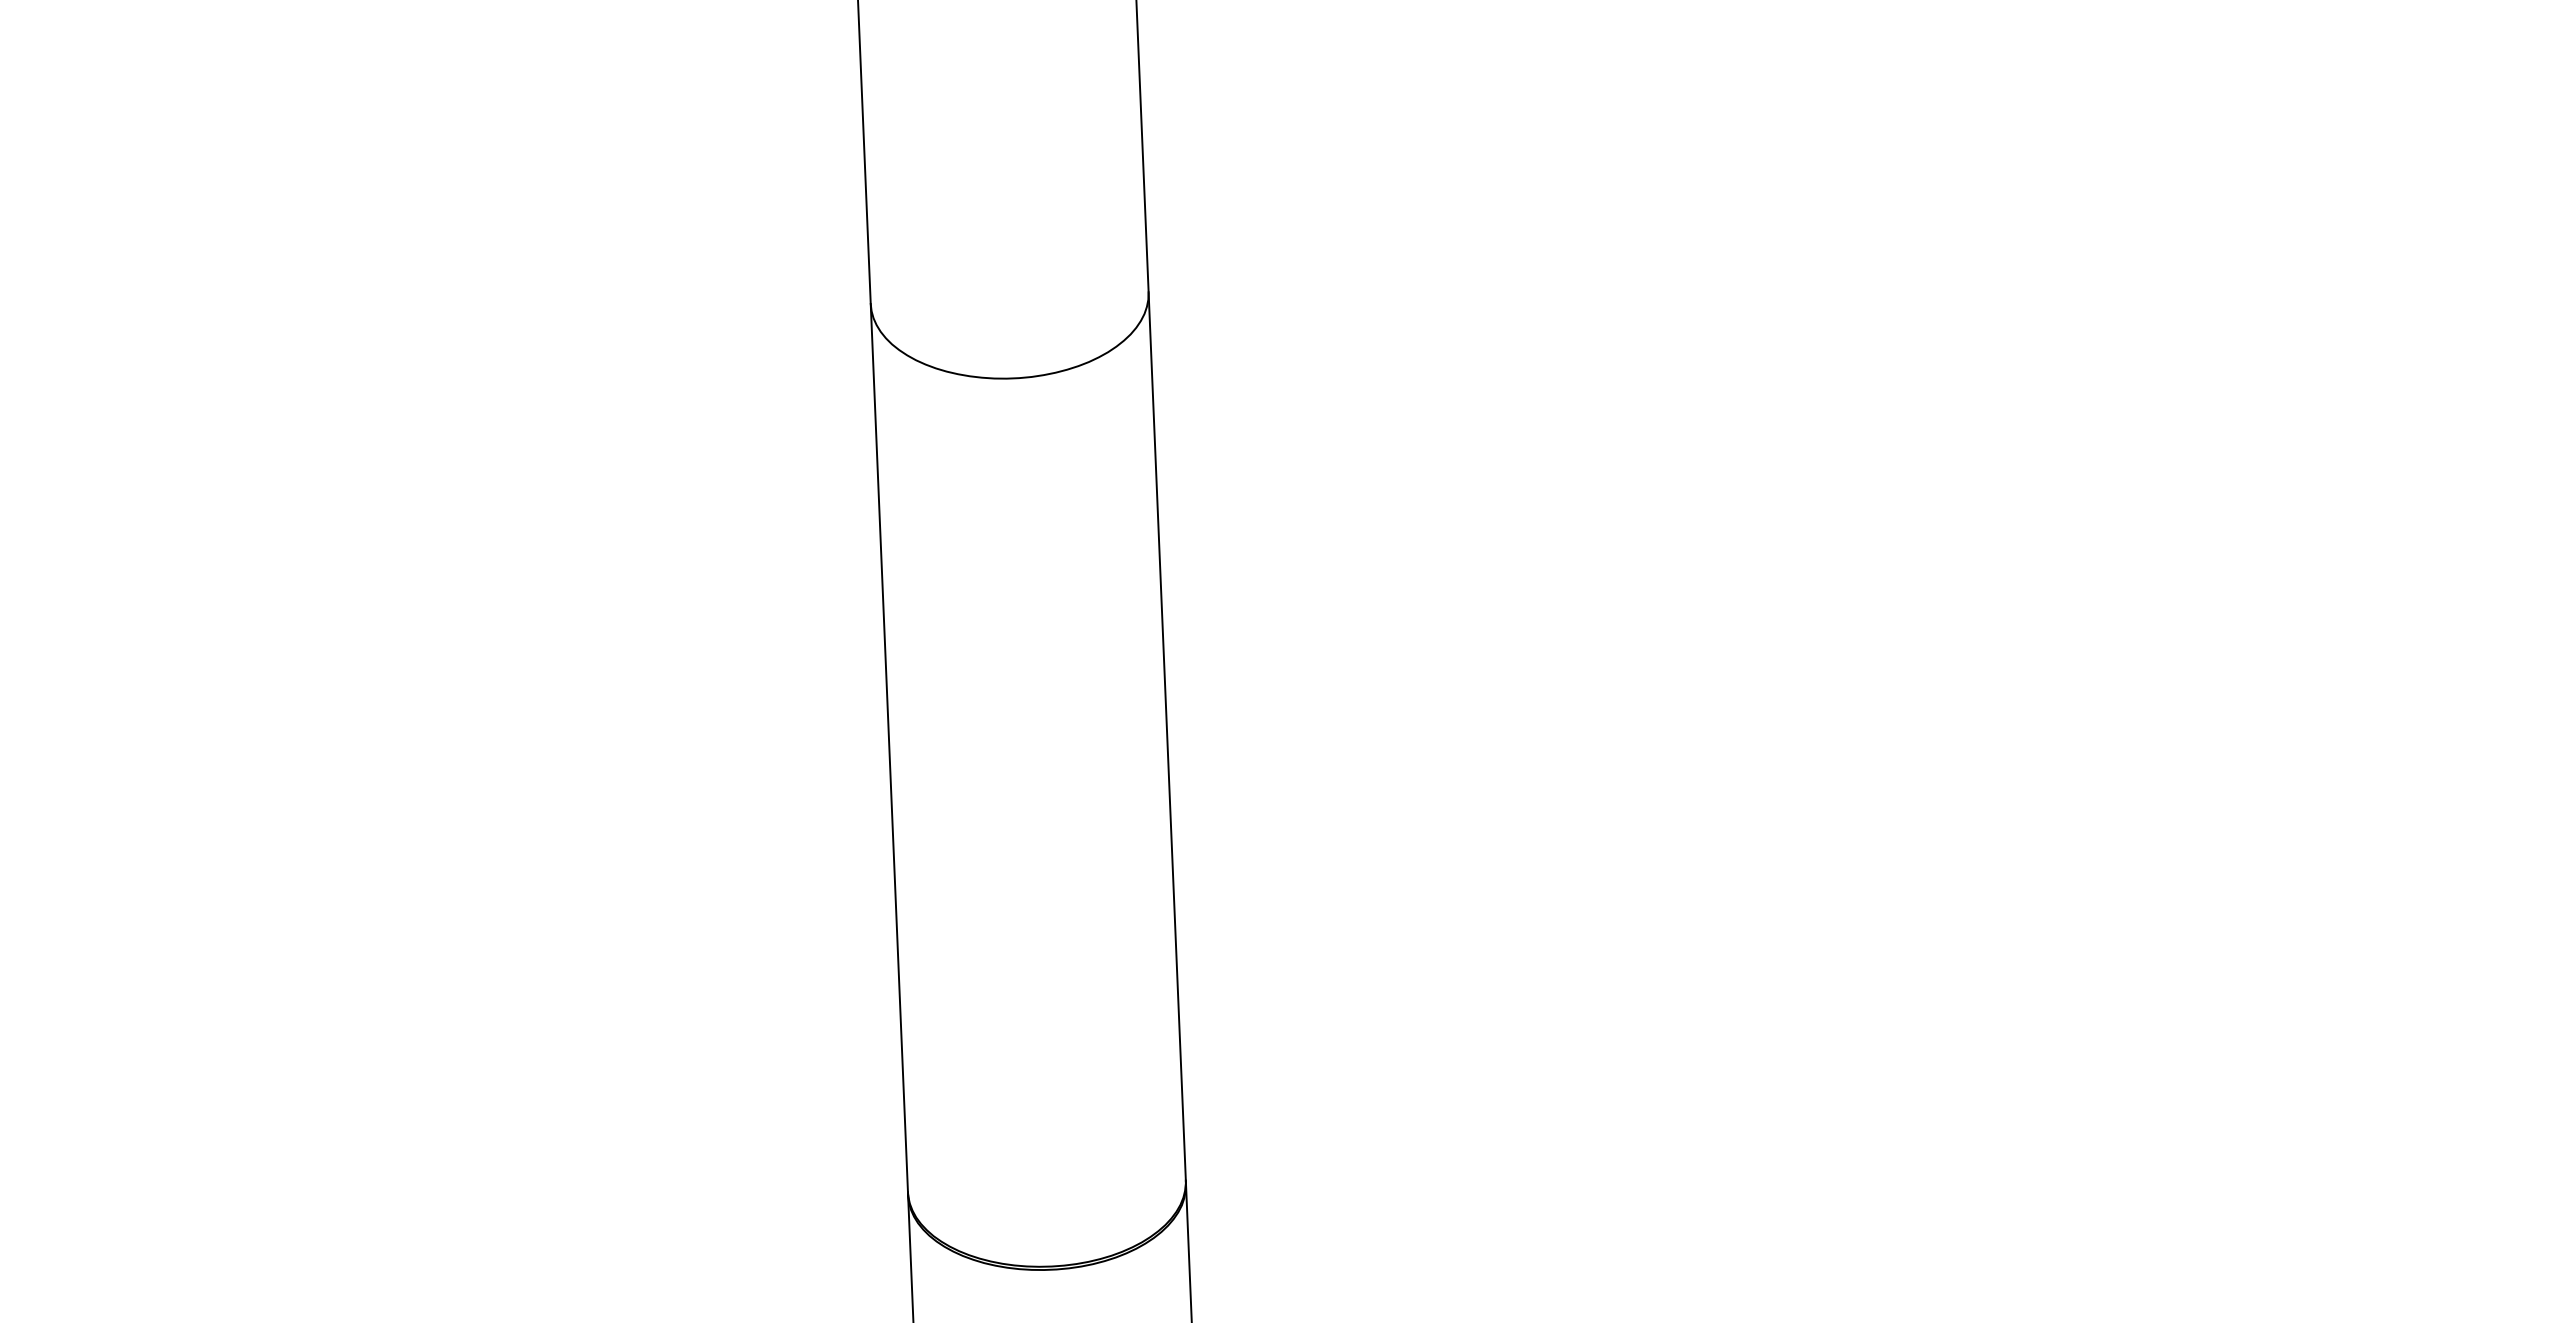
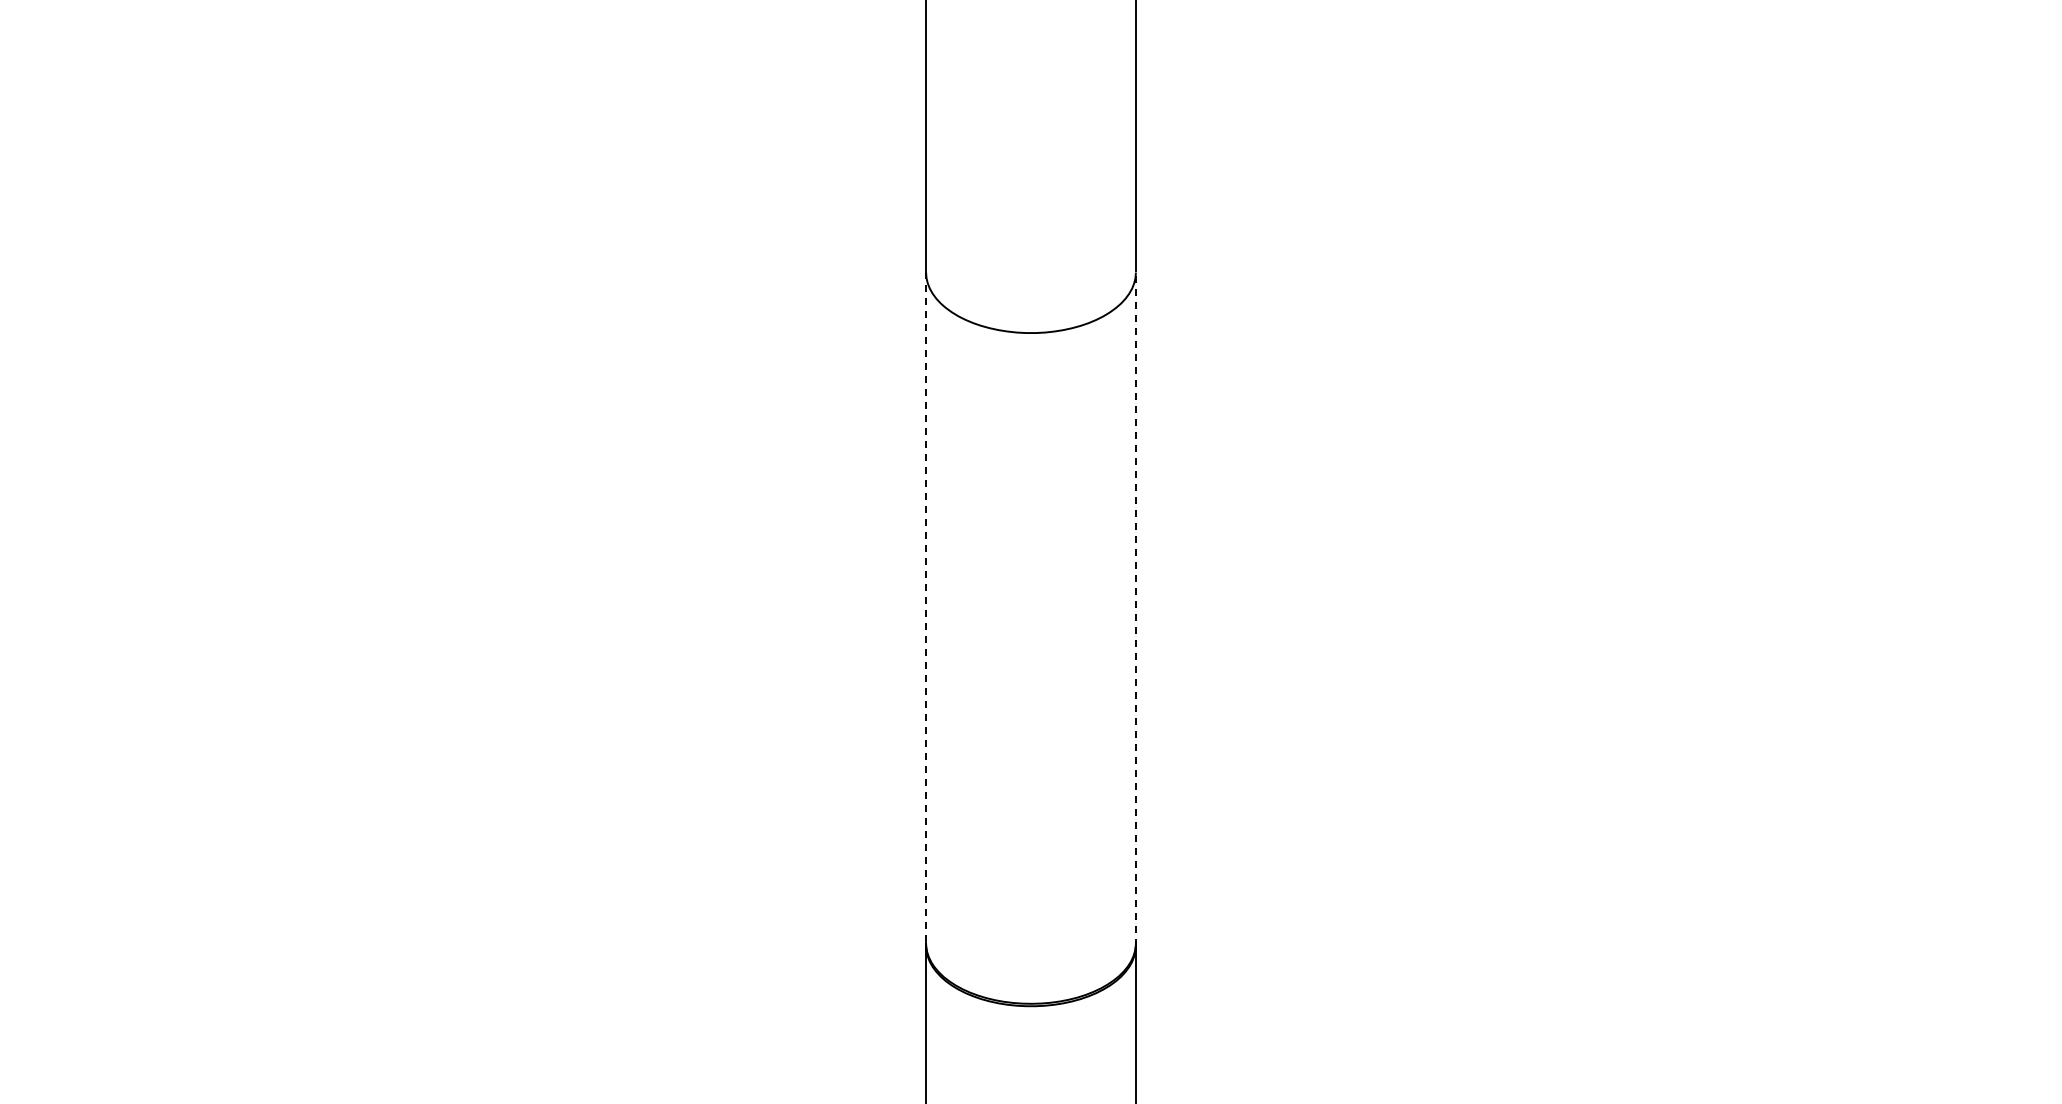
line: (1166, 738) -> (1135, 609), solid -> dashed
line: (890, 750) -> (926, 609), solid -> dashed

